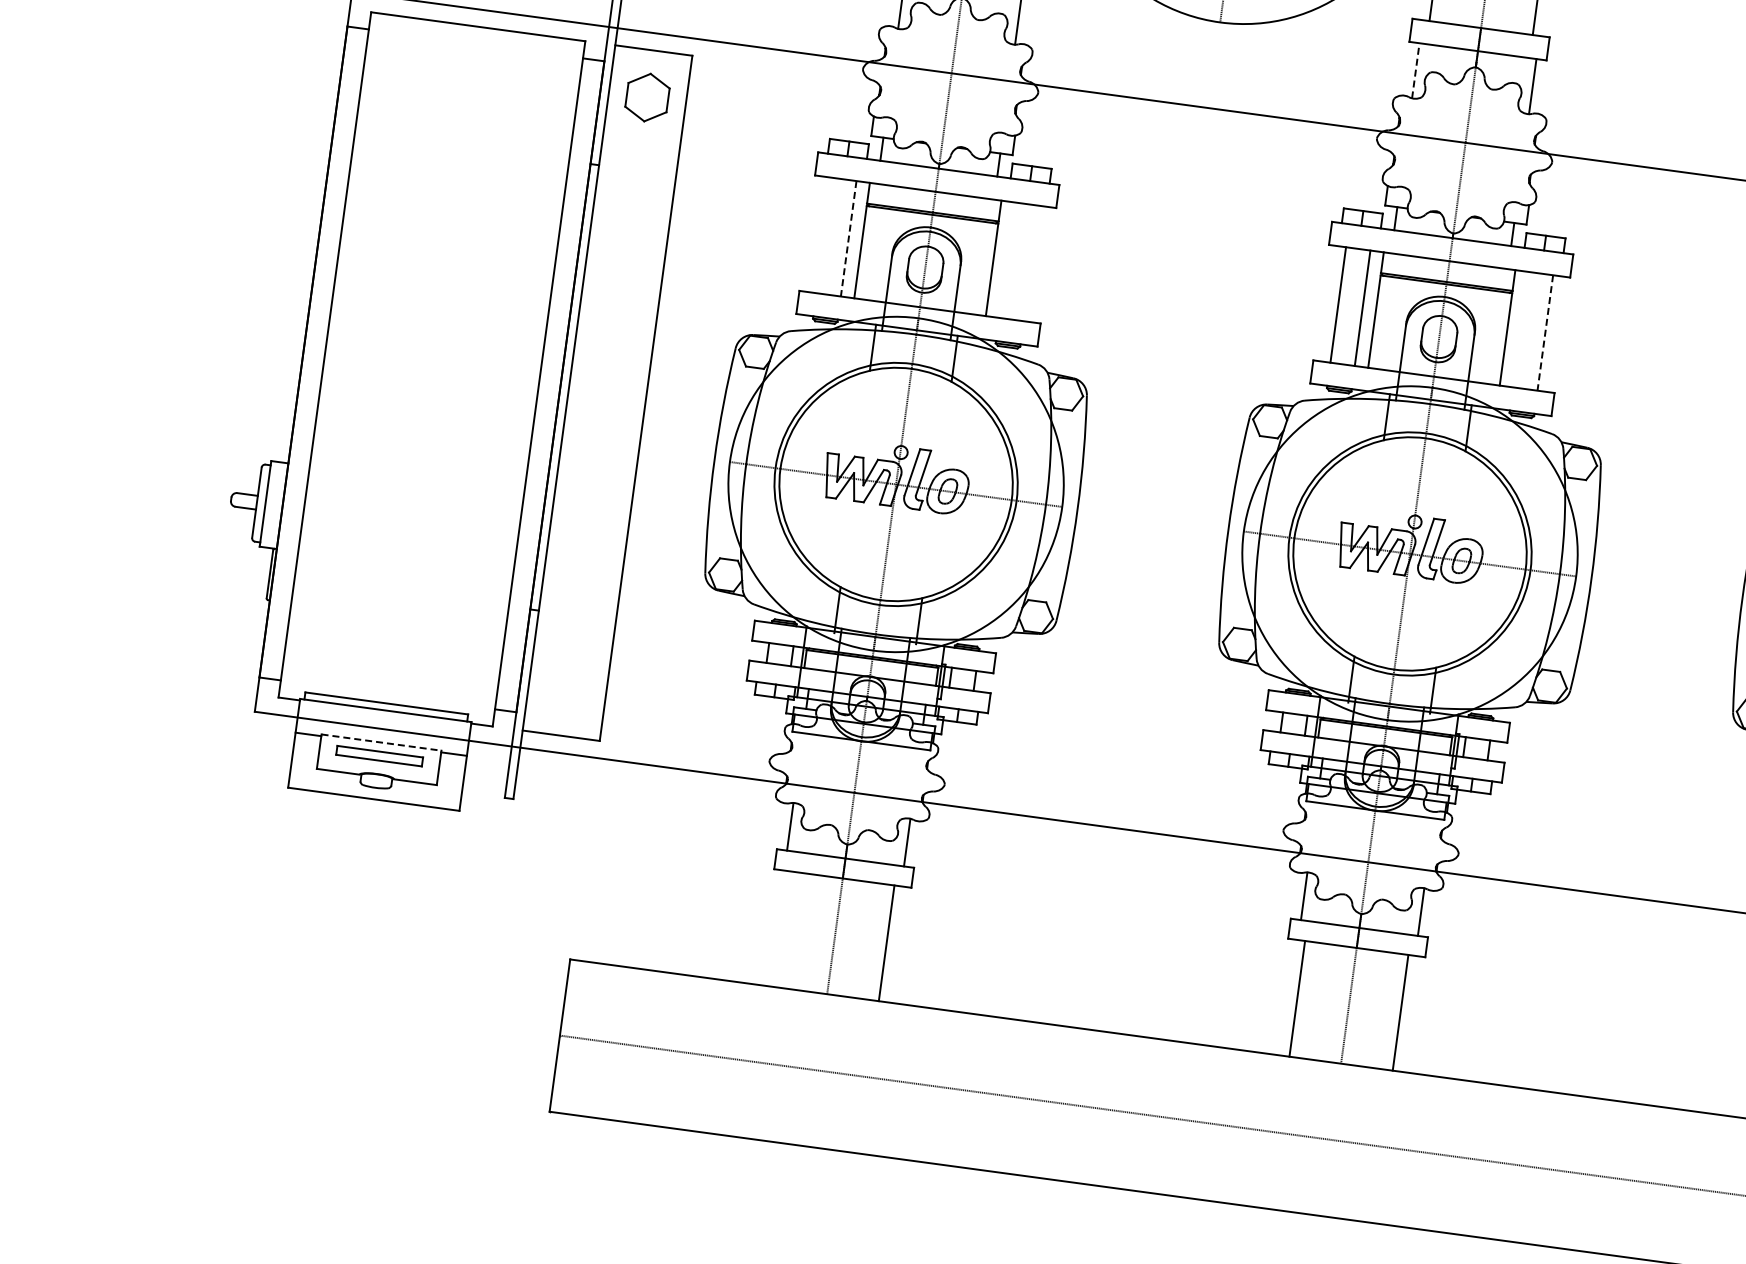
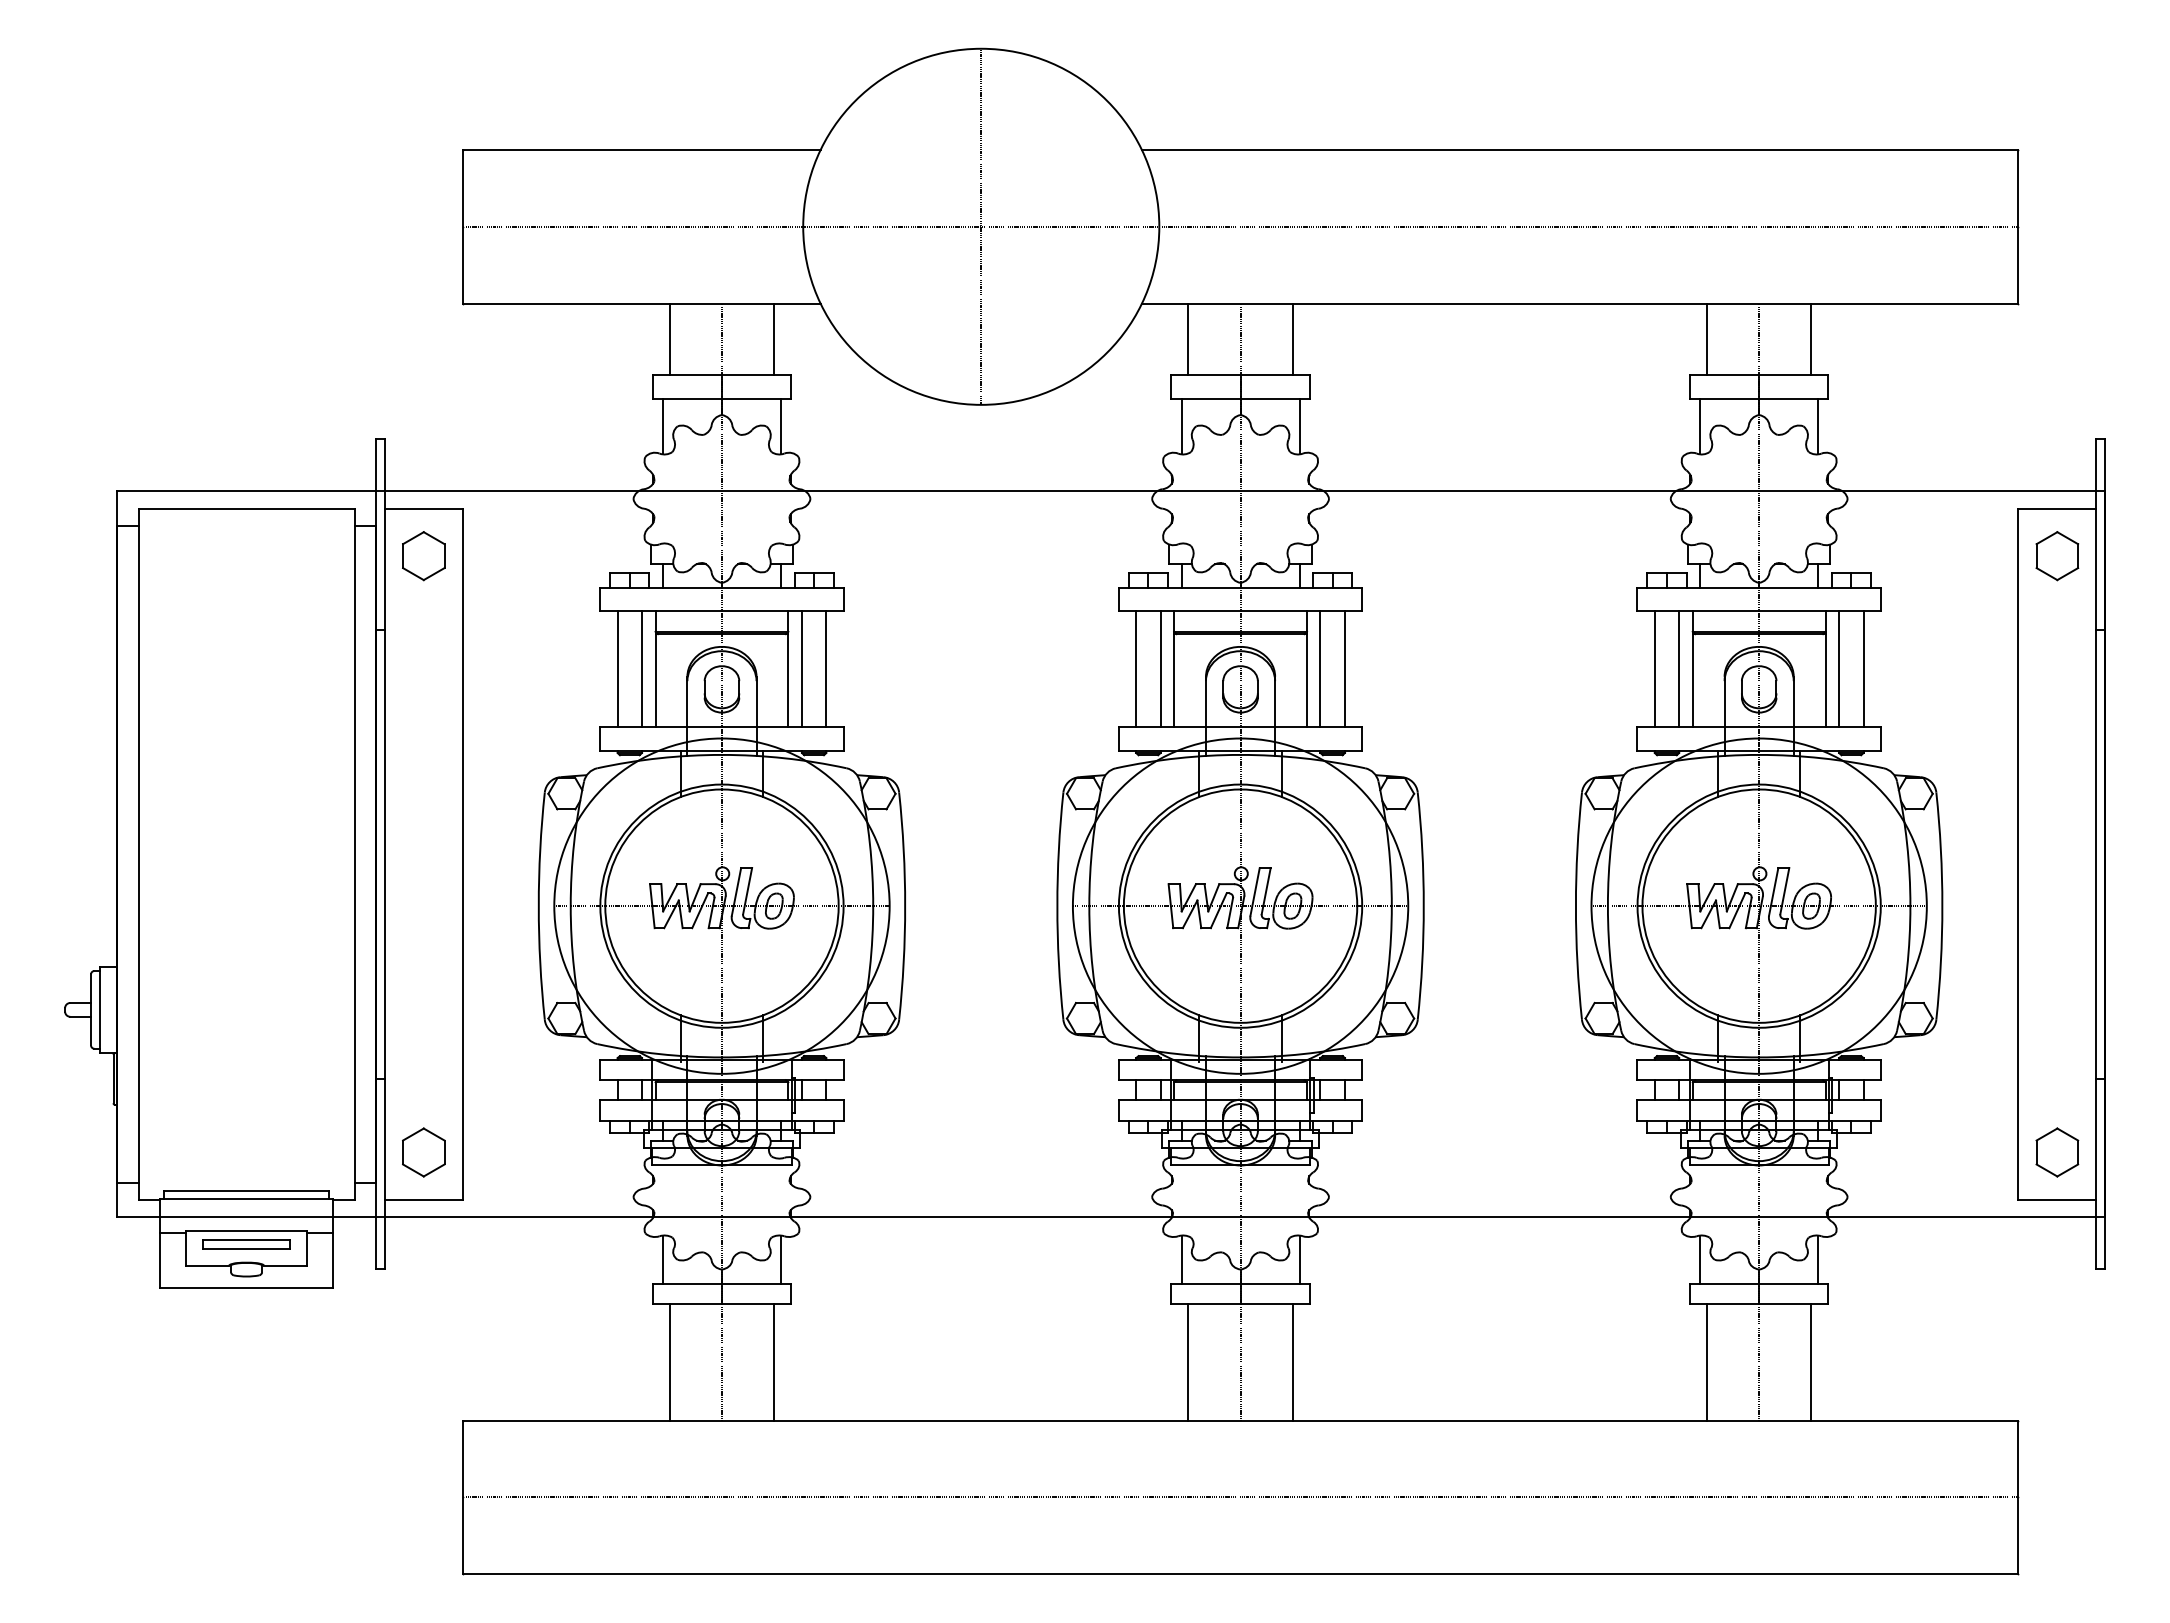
line: (1415, 70) -> (1181, 426), dashed -> solid
line: (824, 234) -> (617, 668), added
line: (849, 239) -> (642, 669), dashed -> solid
line: (1006, 259) -> (801, 668), added
line: (1031, 262) -> (826, 668), added
line: (1521, 329) -> (1320, 668), added
line: (1545, 333) -> (1345, 669), dashed -> solid
part: (567, 688) -> (423, 1152), added
line: (381, 742) -> (246, 1230), dashed -> solid
line: (783, 928) -> (669, 1361), added

